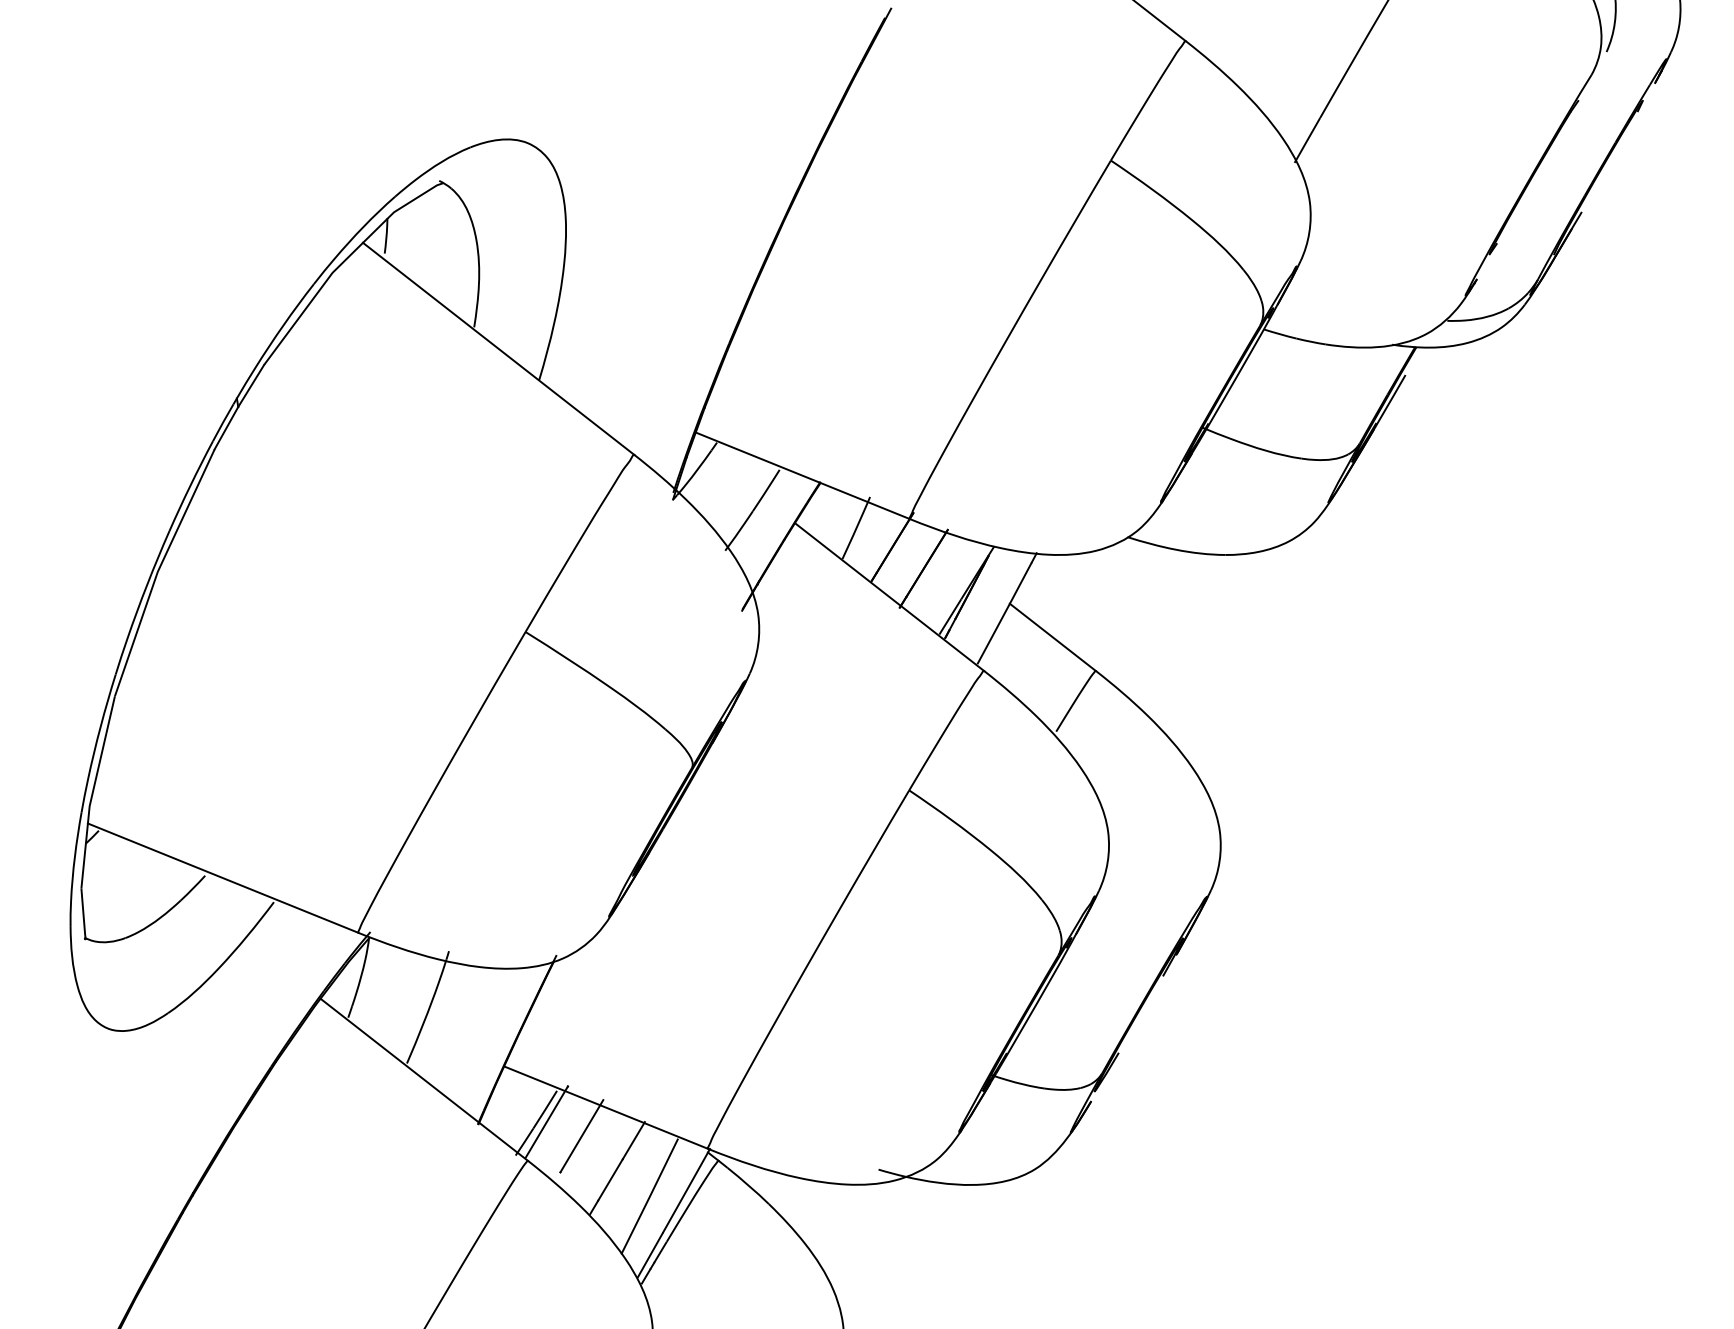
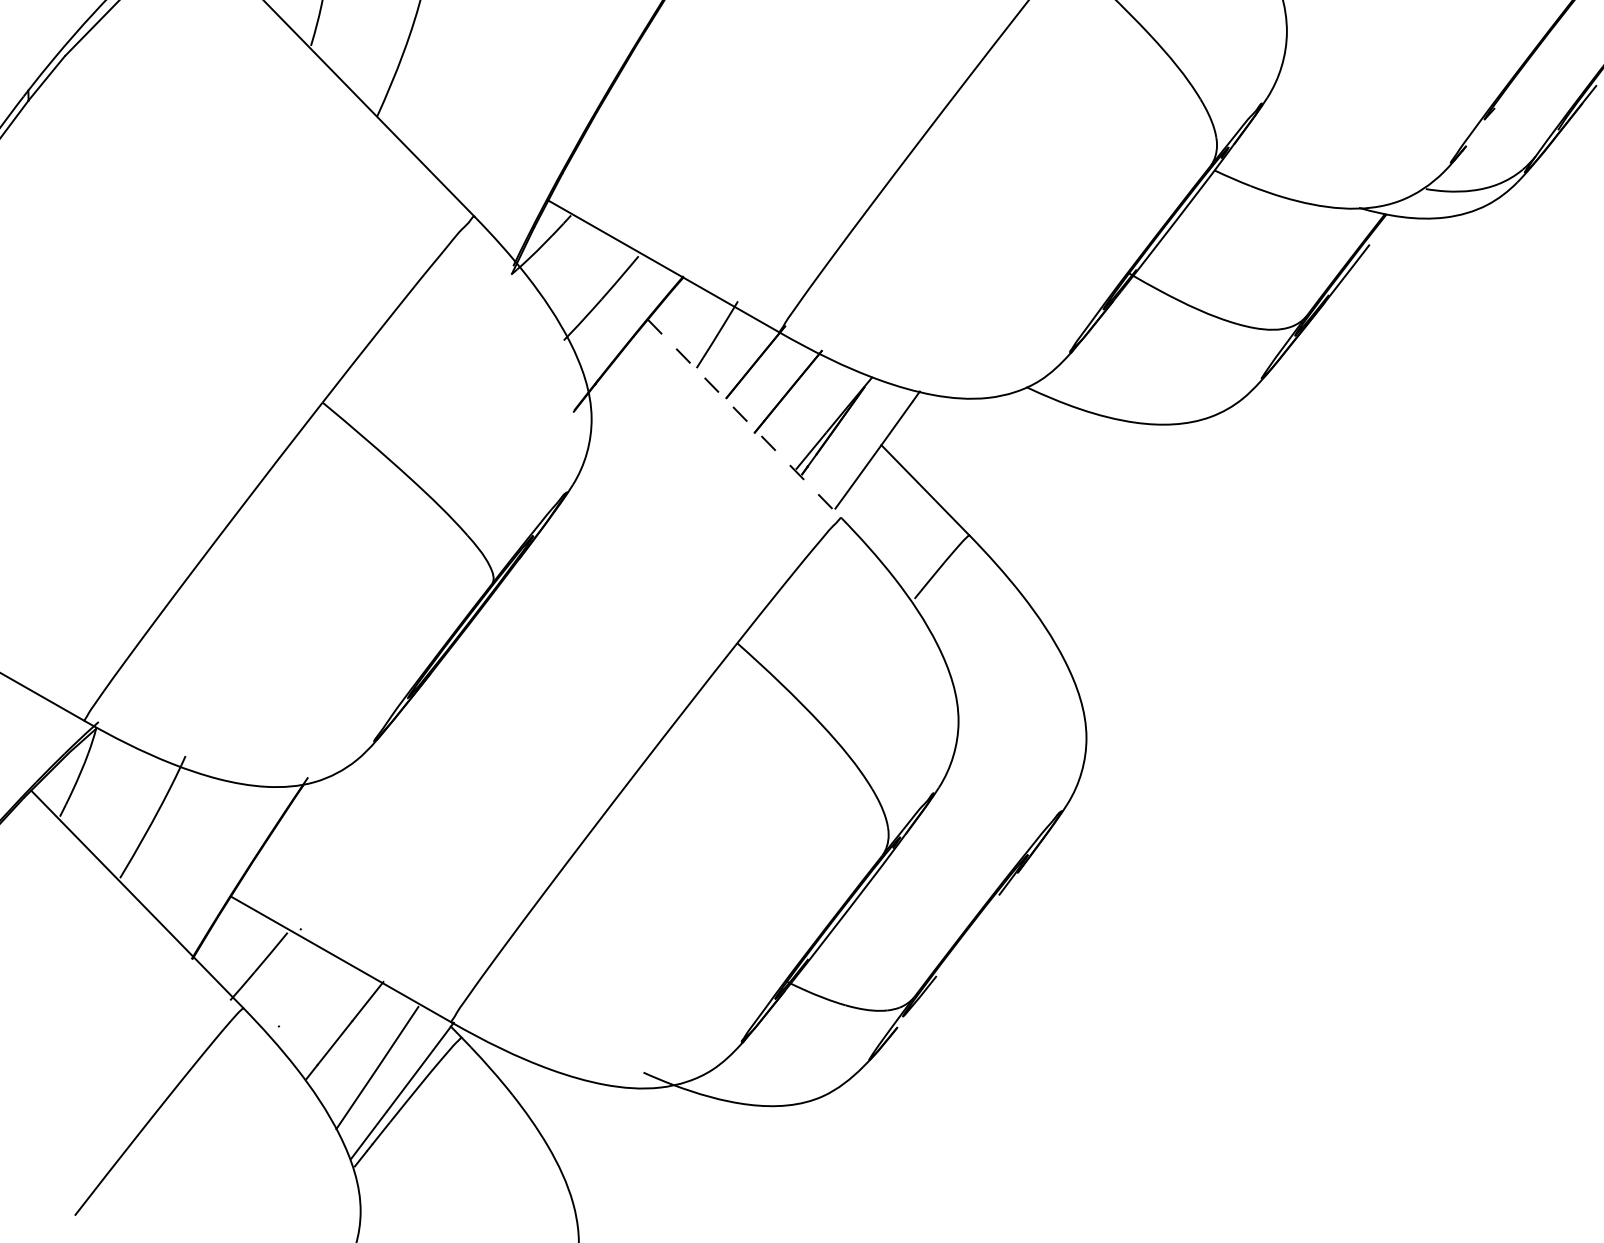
line: (889, 597) -> (744, 419), solid -> dashed
line: (546, 1121) -> (270, 966), removed
line: (581, 1136) -> (308, 988), removed

